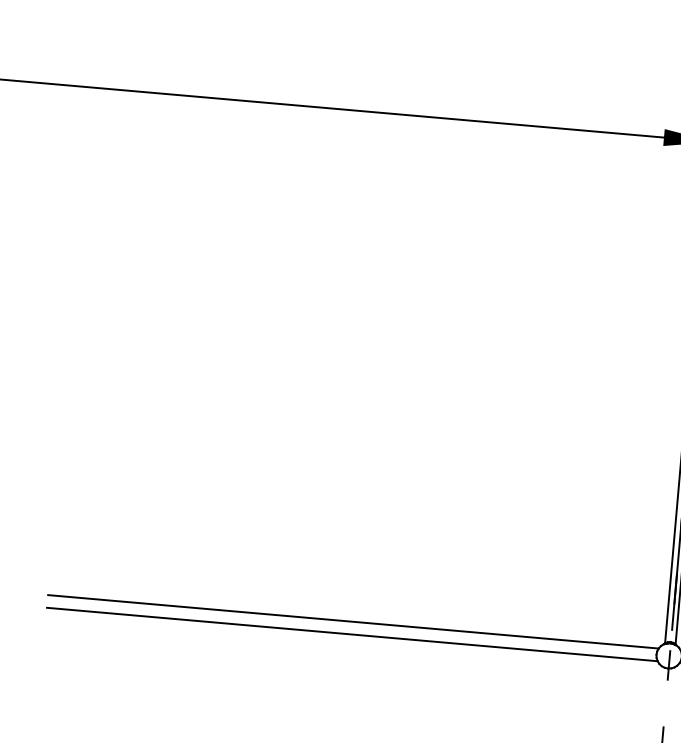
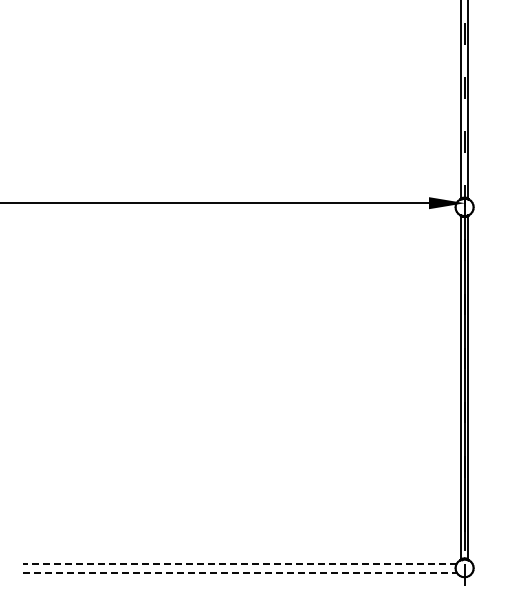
line: (352, 621) -> (239, 563), solid -> dashed
line: (351, 634) -> (239, 572), solid -> dashed

